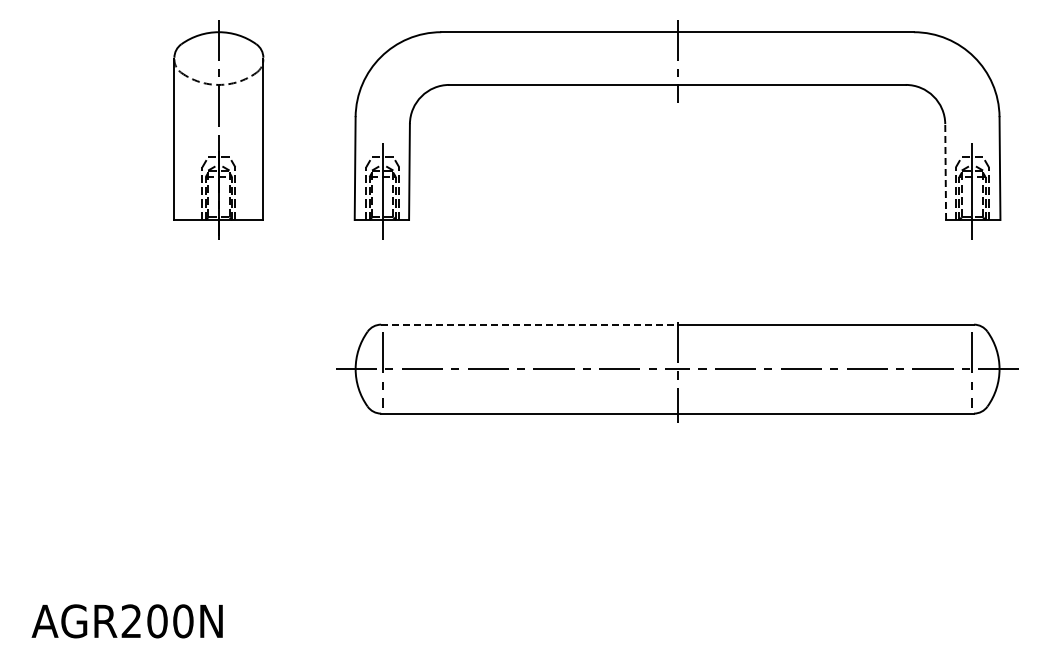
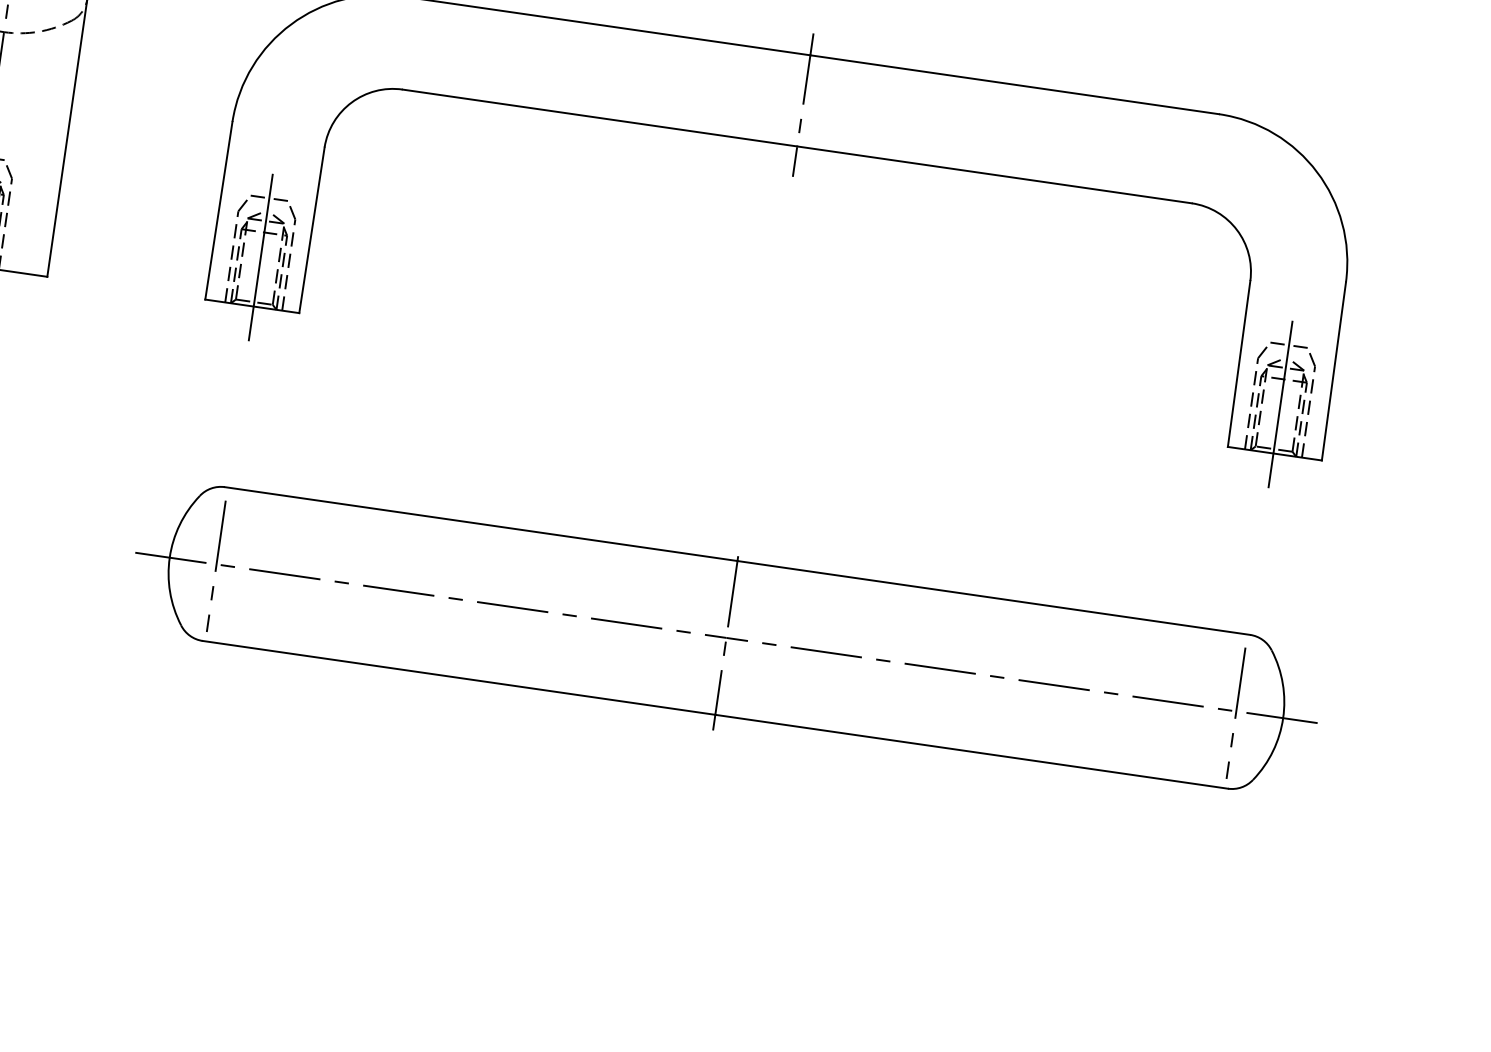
line: (945, 172) -> (1238, 364), dashed -> solid
line: (529, 324) -> (481, 523), dashed -> solid

